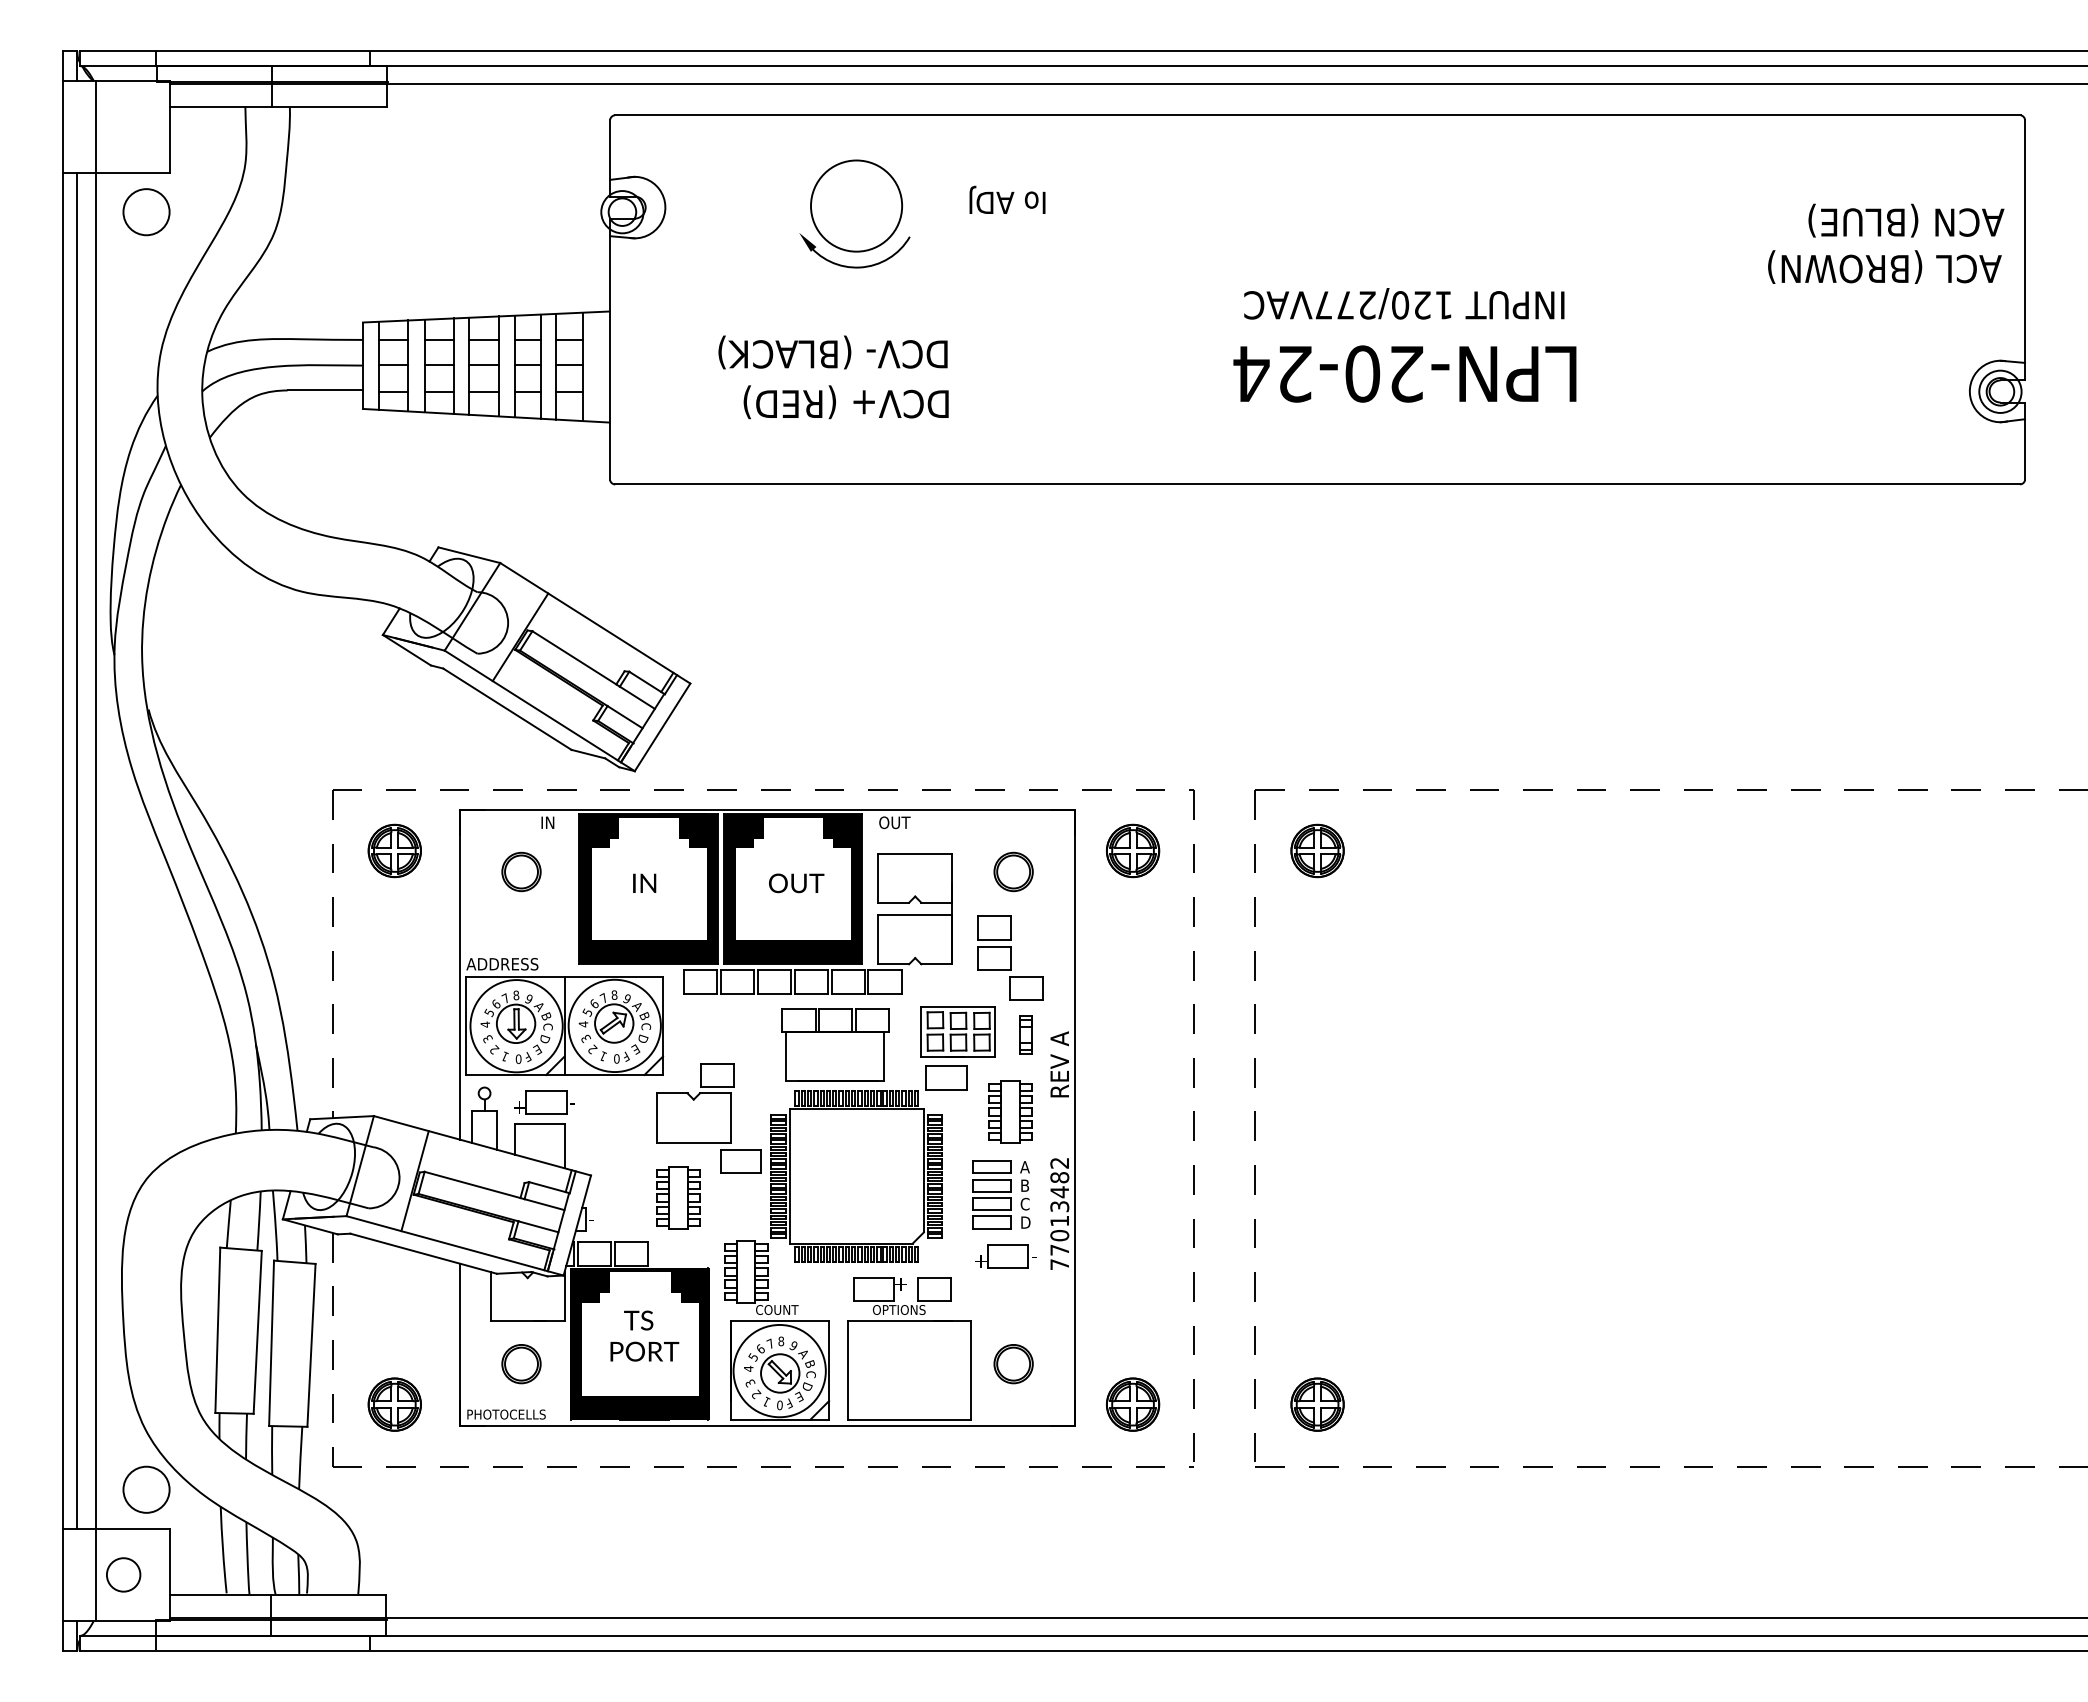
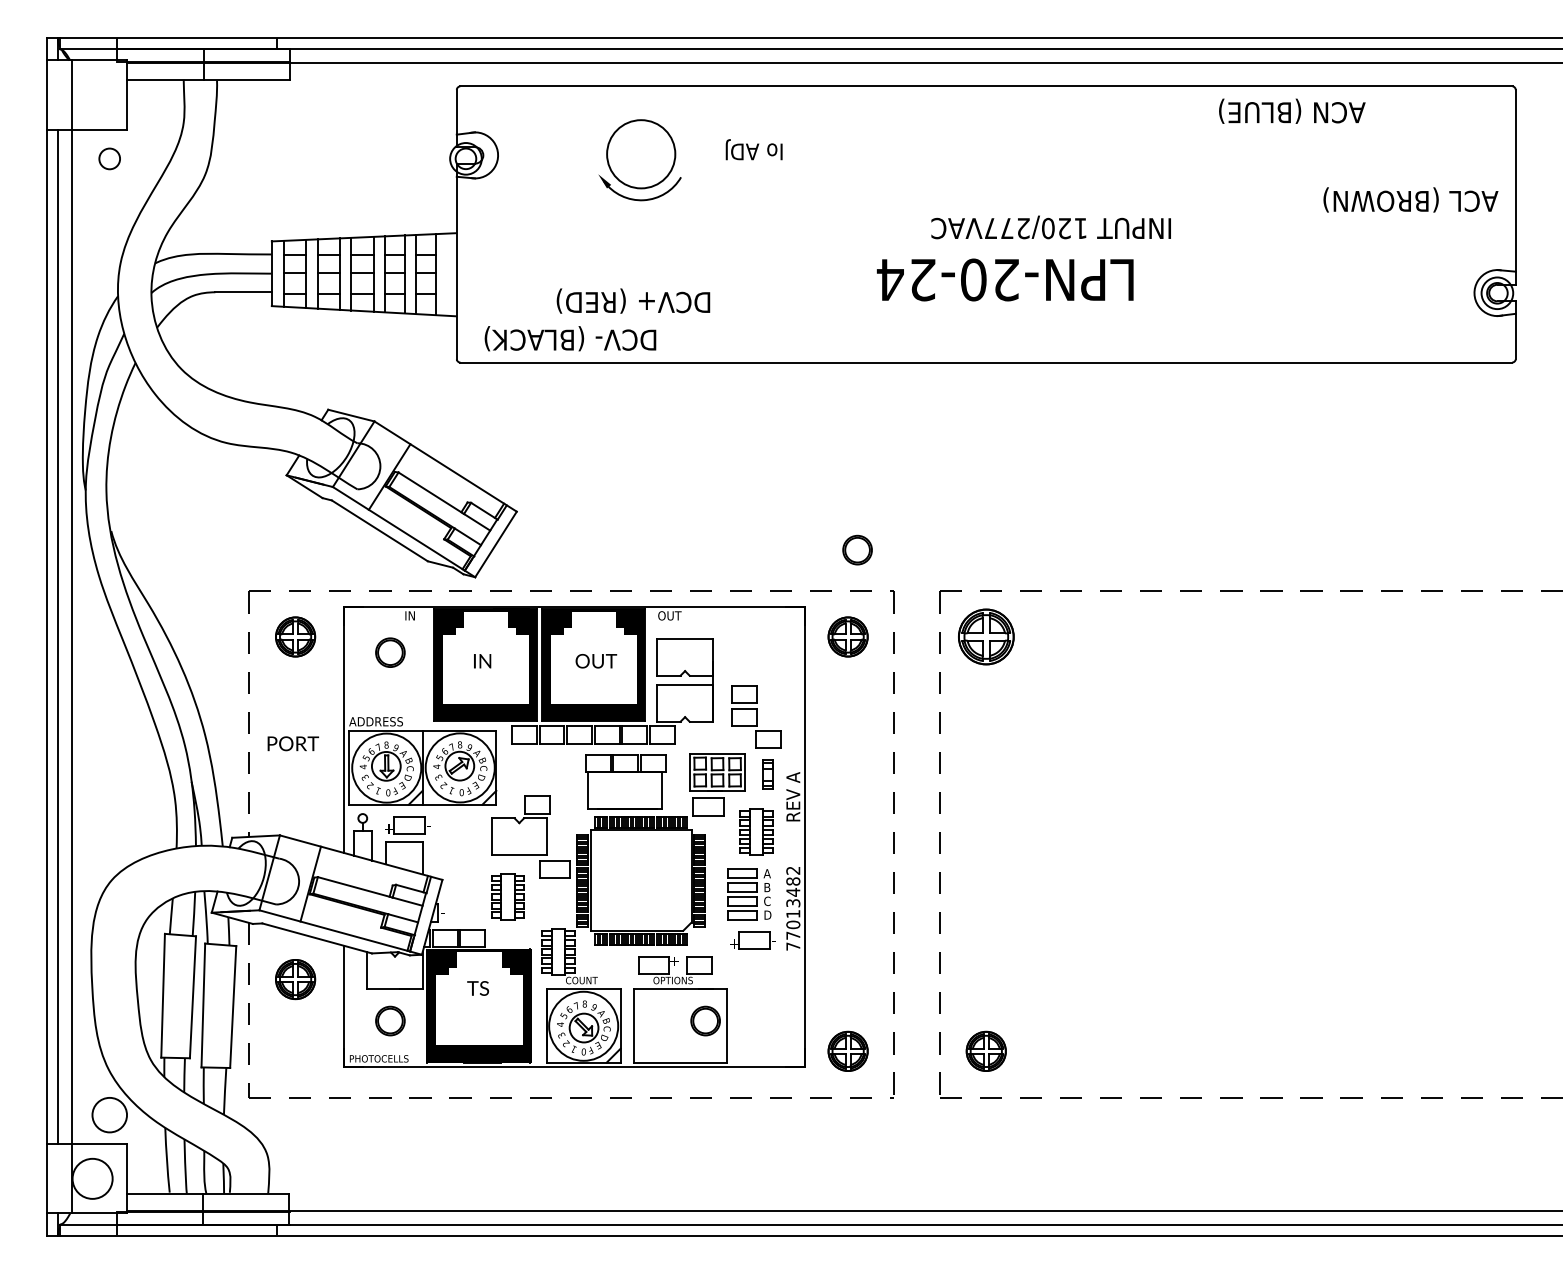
circle: (146, 212) -> (109, 159), size x0.6
text: (1906, 220) -> (1292, 111), moved
text: (832, 352) -> (570, 338), moved
text: (1404, 373) -> (1004, 279), moved
part: (1317, 850) -> (986, 636), size x1.4
part: (1013, 871) -> (857, 549), moved
text: (644, 1351) -> (293, 743), moved
part: (1013, 1364) -> (705, 1021), moved
part: (394, 1404) -> (295, 979), moved
circle: (123, 1574) -> (92, 1178), size x1.6

